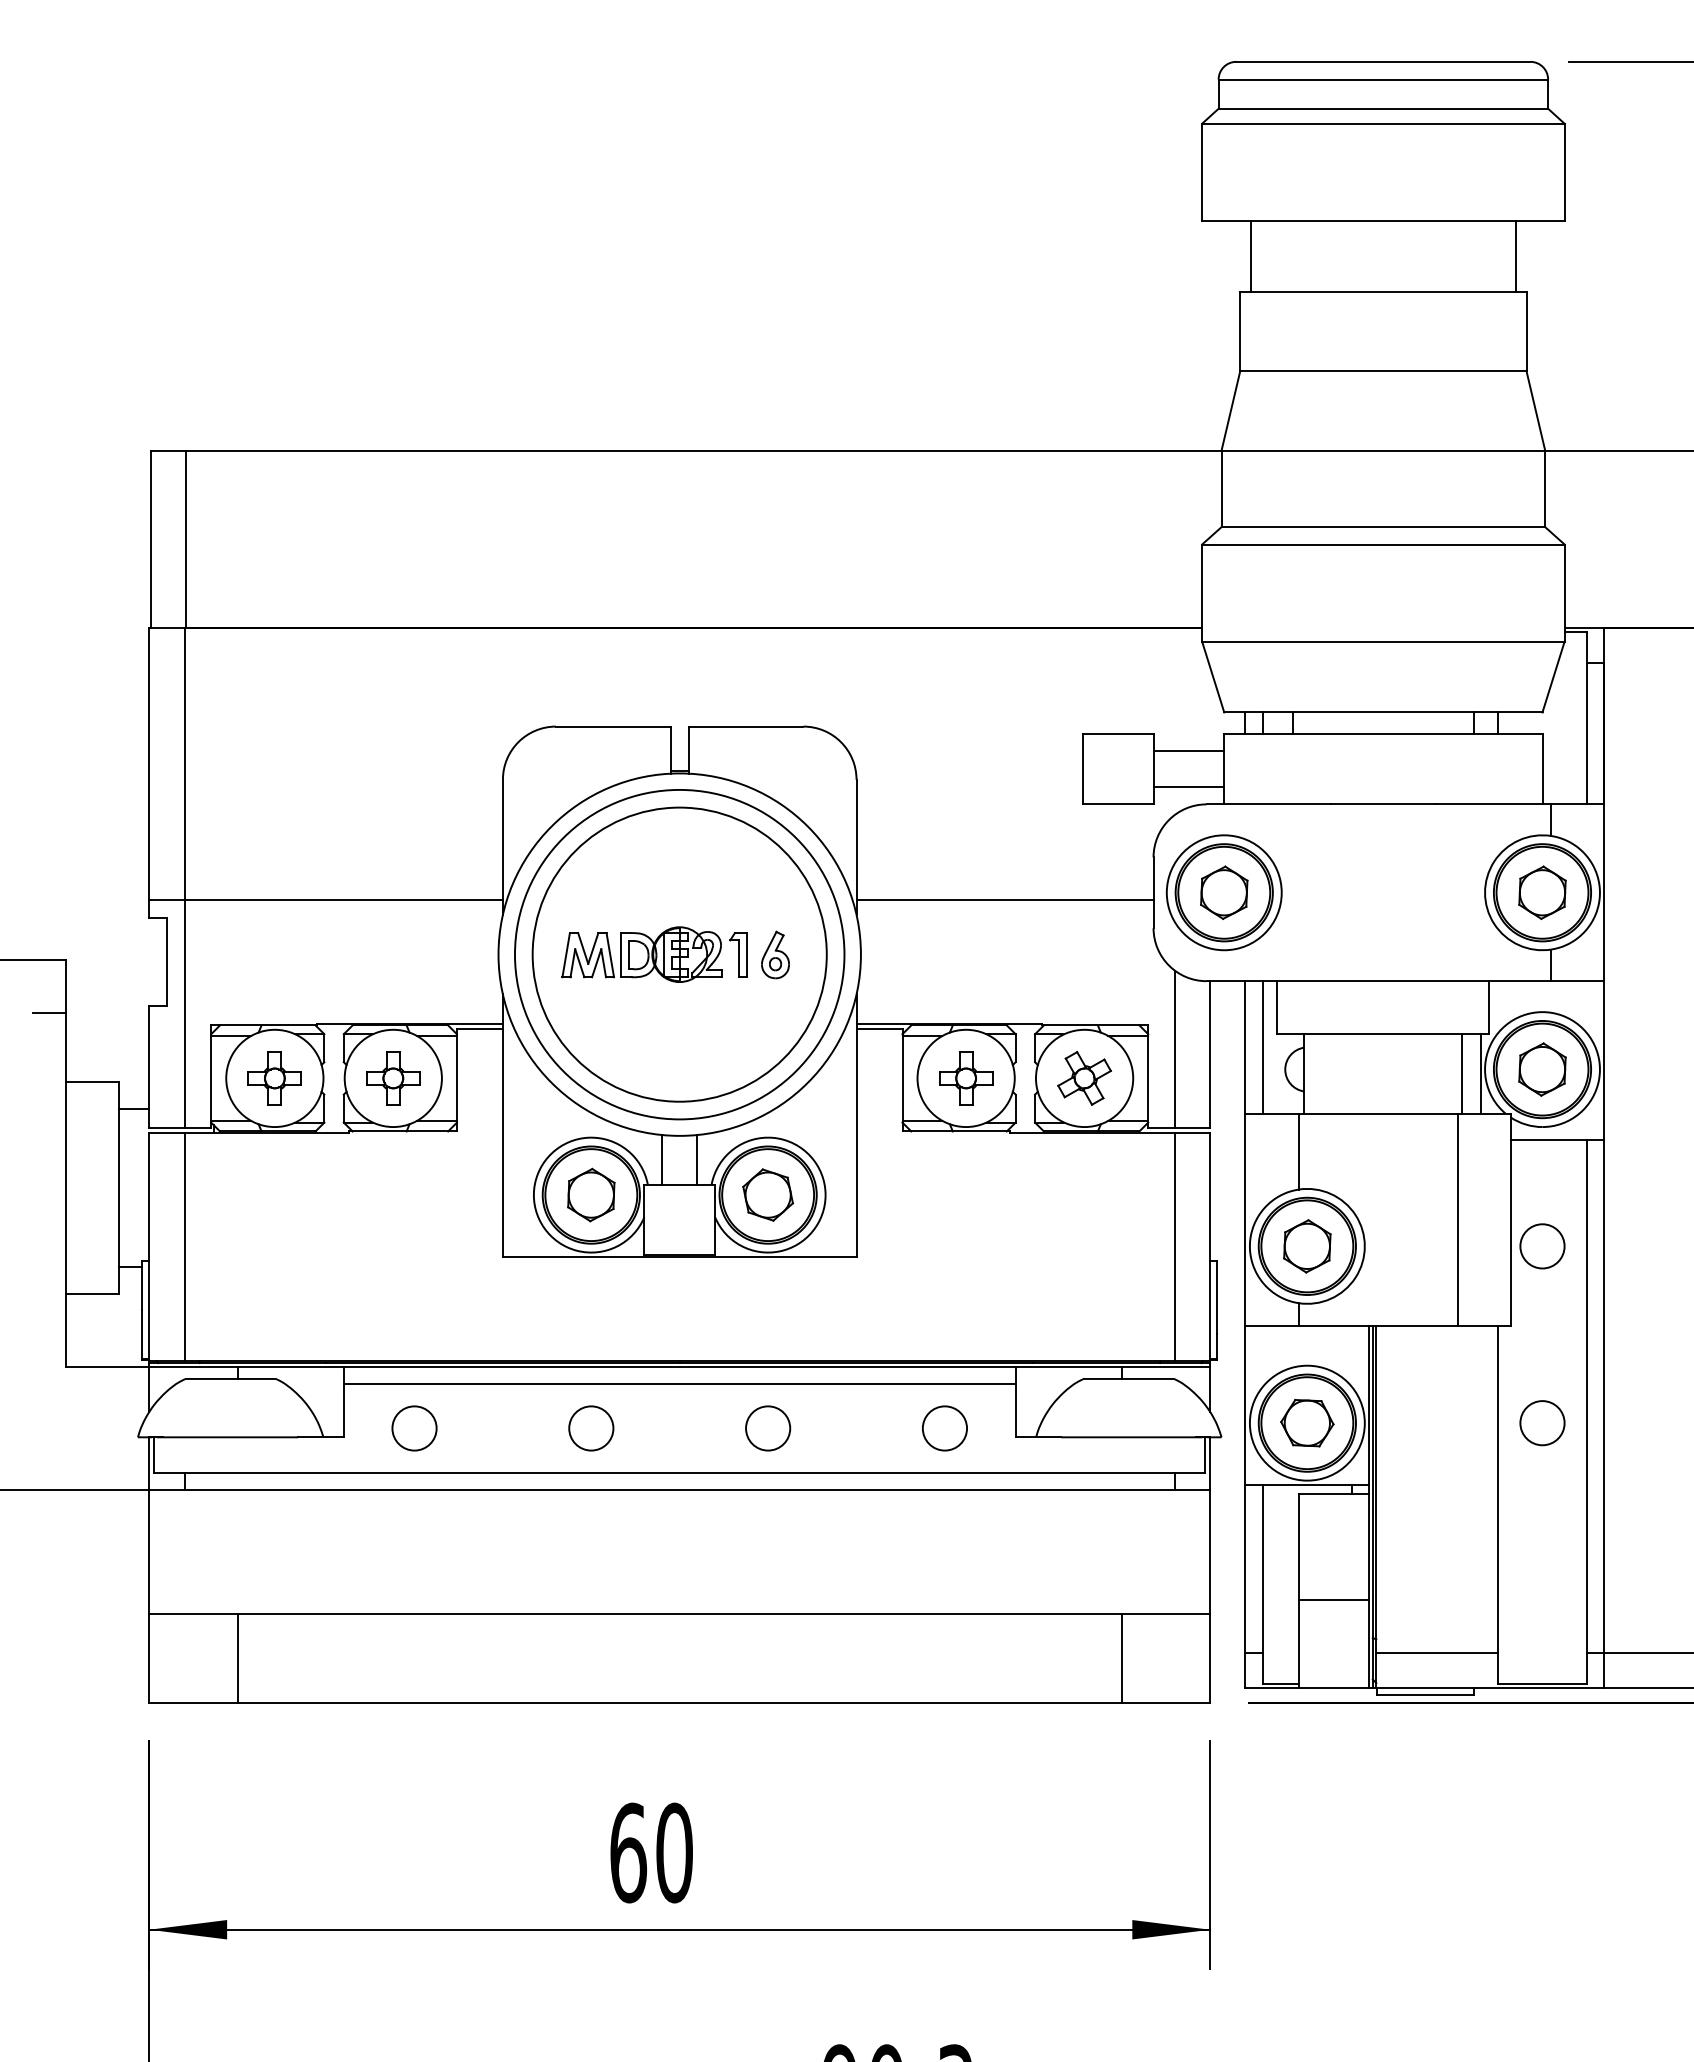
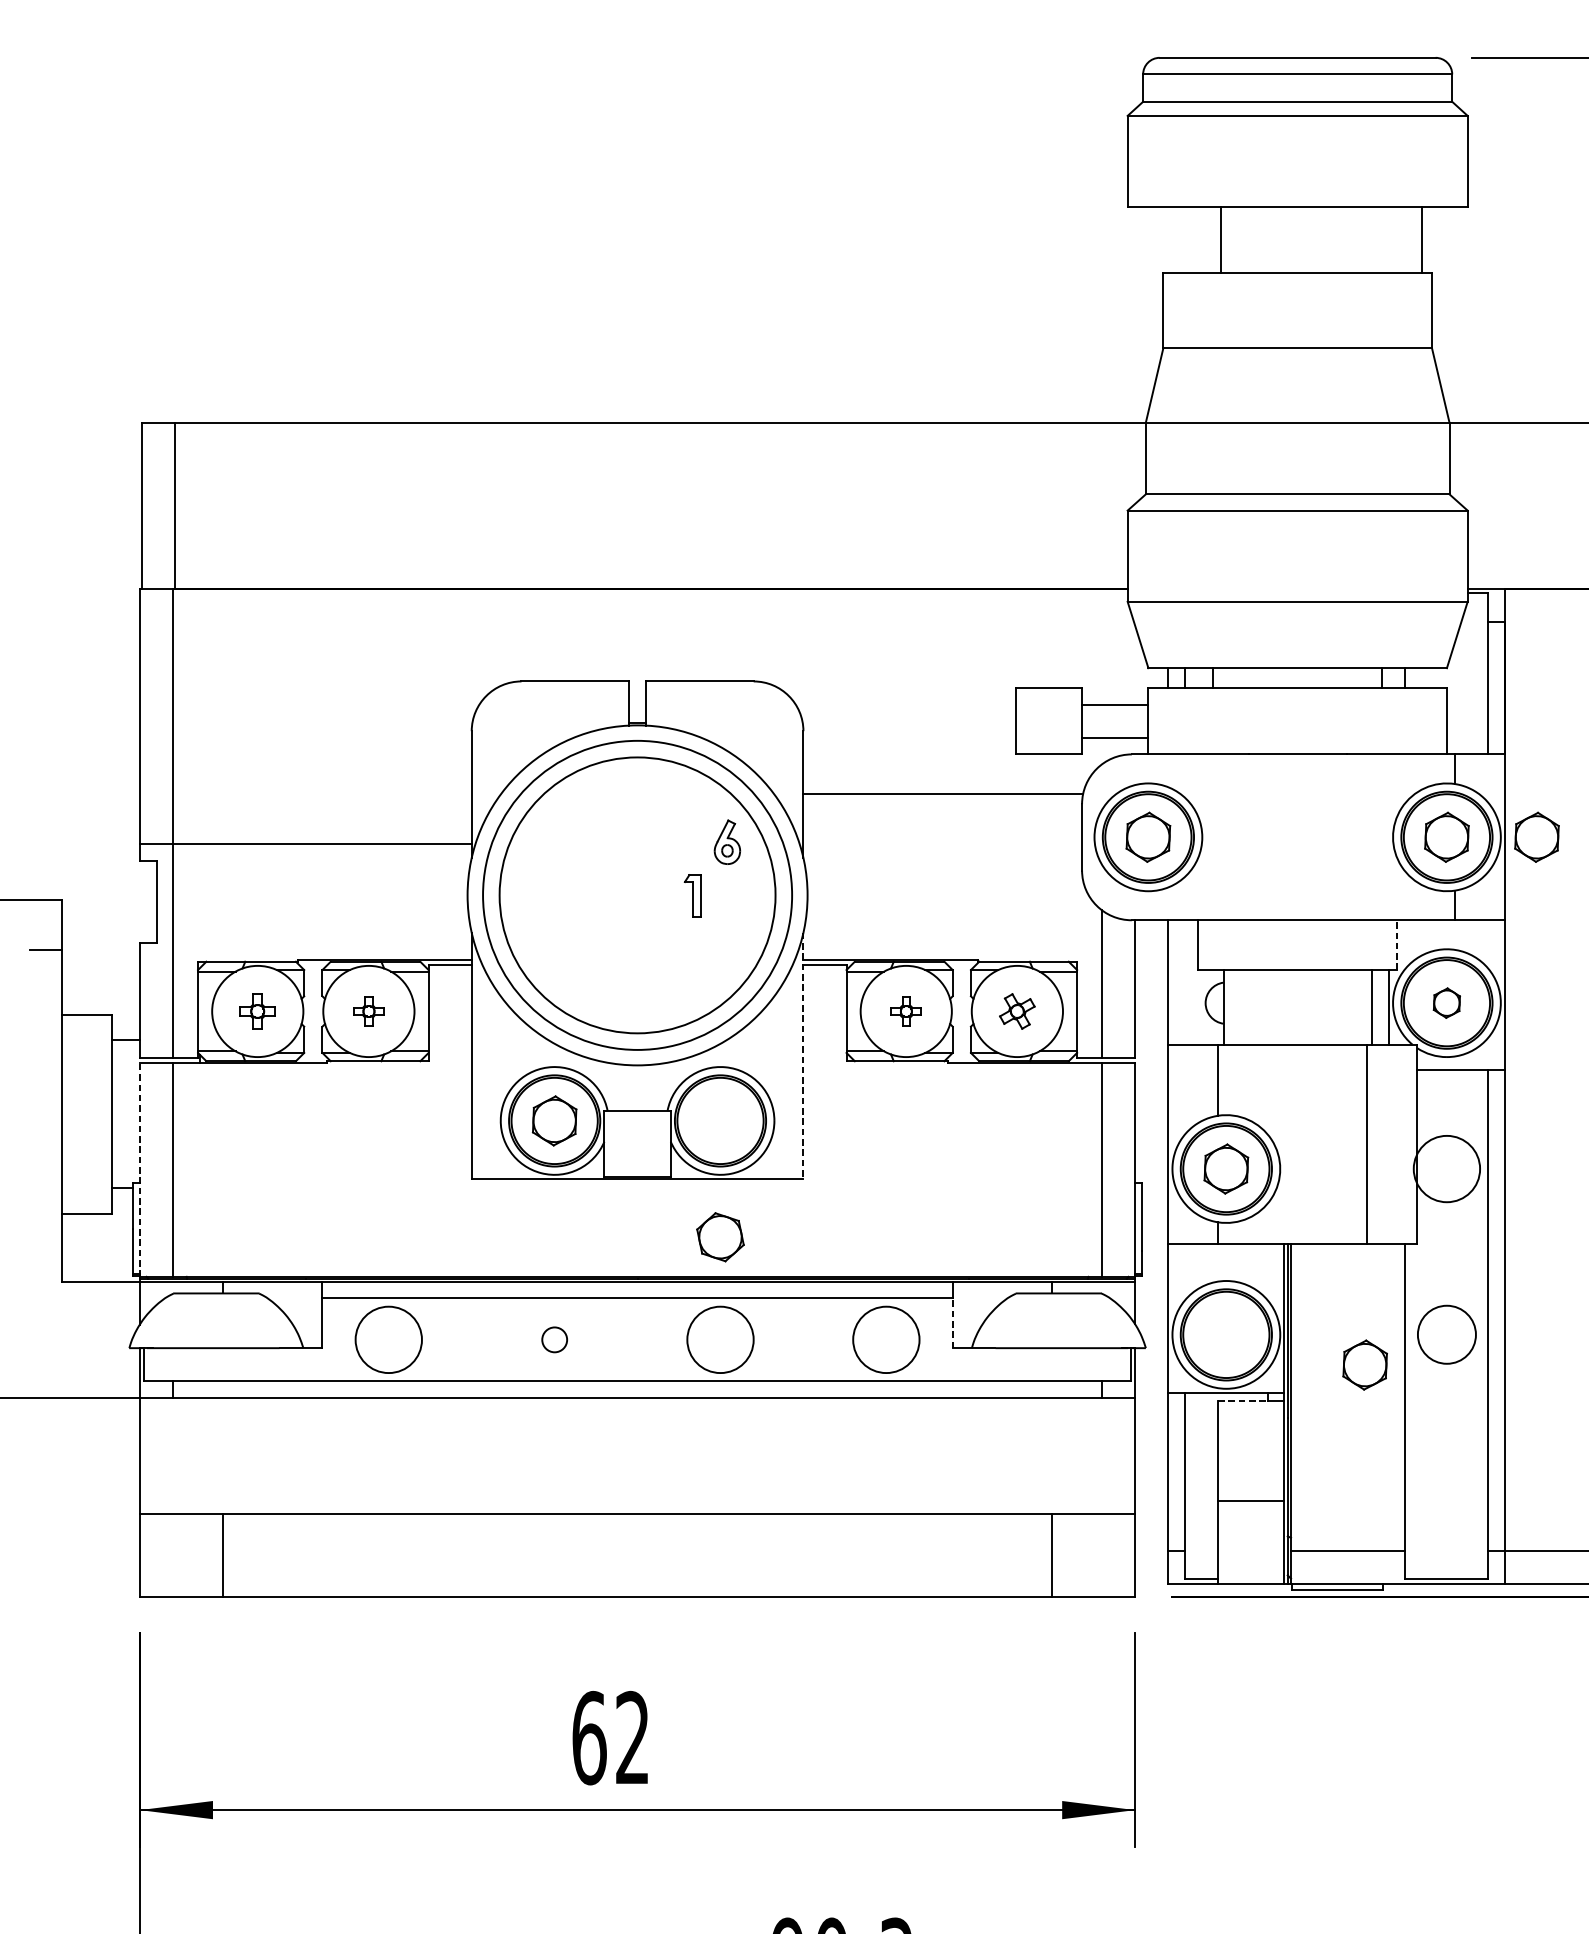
line: (1250, 255) -> (1220, 239), moved
part: (1638, 892) -> (1537, 837), added
line: (1004, 899) -> (942, 793), moved
part: (641, 954) -> (601, 895), removed
part: (775, 954) -> (727, 841), moved
line: (1489, 1007) -> (1397, 944), solid -> dashed
line: (1263, 1047) -> (1185, 982), removed
part: (1542, 1069) -> (1446, 1003), size x0.6
part: (274, 1078) -> (257, 1011), size x0.7
part: (393, 1078) -> (369, 1011), size x0.6
part: (966, 1078) -> (906, 1011), size x0.6
part: (1084, 1078) -> (1017, 1011), size x0.7
line: (856, 1126) -> (803, 1056), solid -> dashed
line: (662, 1159) -> (621, 1087), removed
line: (697, 1159) -> (654, 1087), removed
part: (767, 1194) -> (719, 1236), moved
line: (149, 1246) -> (140, 1169), solid -> dashed
circle: (1542, 1246) -> (1446, 1169), size x1.6
line: (1015, 1410) -> (952, 1323), solid -> dashed
part: (1307, 1423) -> (1226, 1335), removed
circle: (1542, 1423) -> (1446, 1335), size x1.4
circle: (414, 1428) -> (388, 1339), size x1.6
circle: (591, 1428) -> (554, 1339), size x0.6
circle: (768, 1428) -> (720, 1339), size x1.6
circle: (944, 1428) -> (885, 1339), size x1.6
part: (1455, 1455) -> (1365, 1365), added
line: (1325, 1493) -> (1243, 1400), solid -> dashed
text: (674, 1852) -> (632, 1737), 60 -> 62

